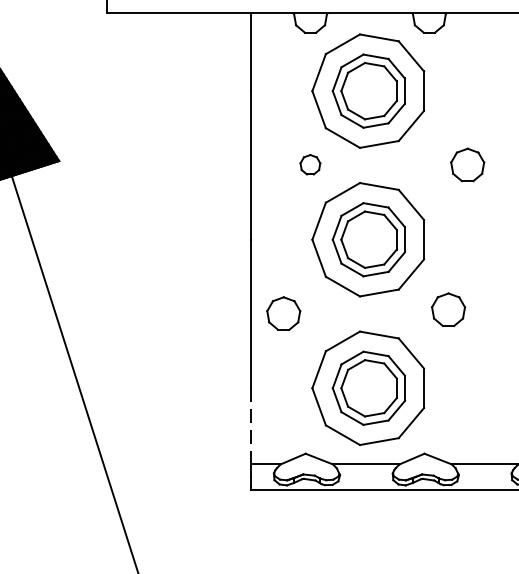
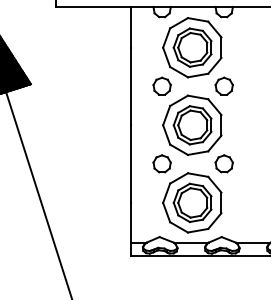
part: (309, 163) -> (161, 85), size x1.67
part: (466, 163) -> (223, 85), moved
part: (447, 309) -> (223, 163), moved
part: (282, 312) -> (161, 163), moved
line: (251, 425) -> (131, 222), dashed -> solid

